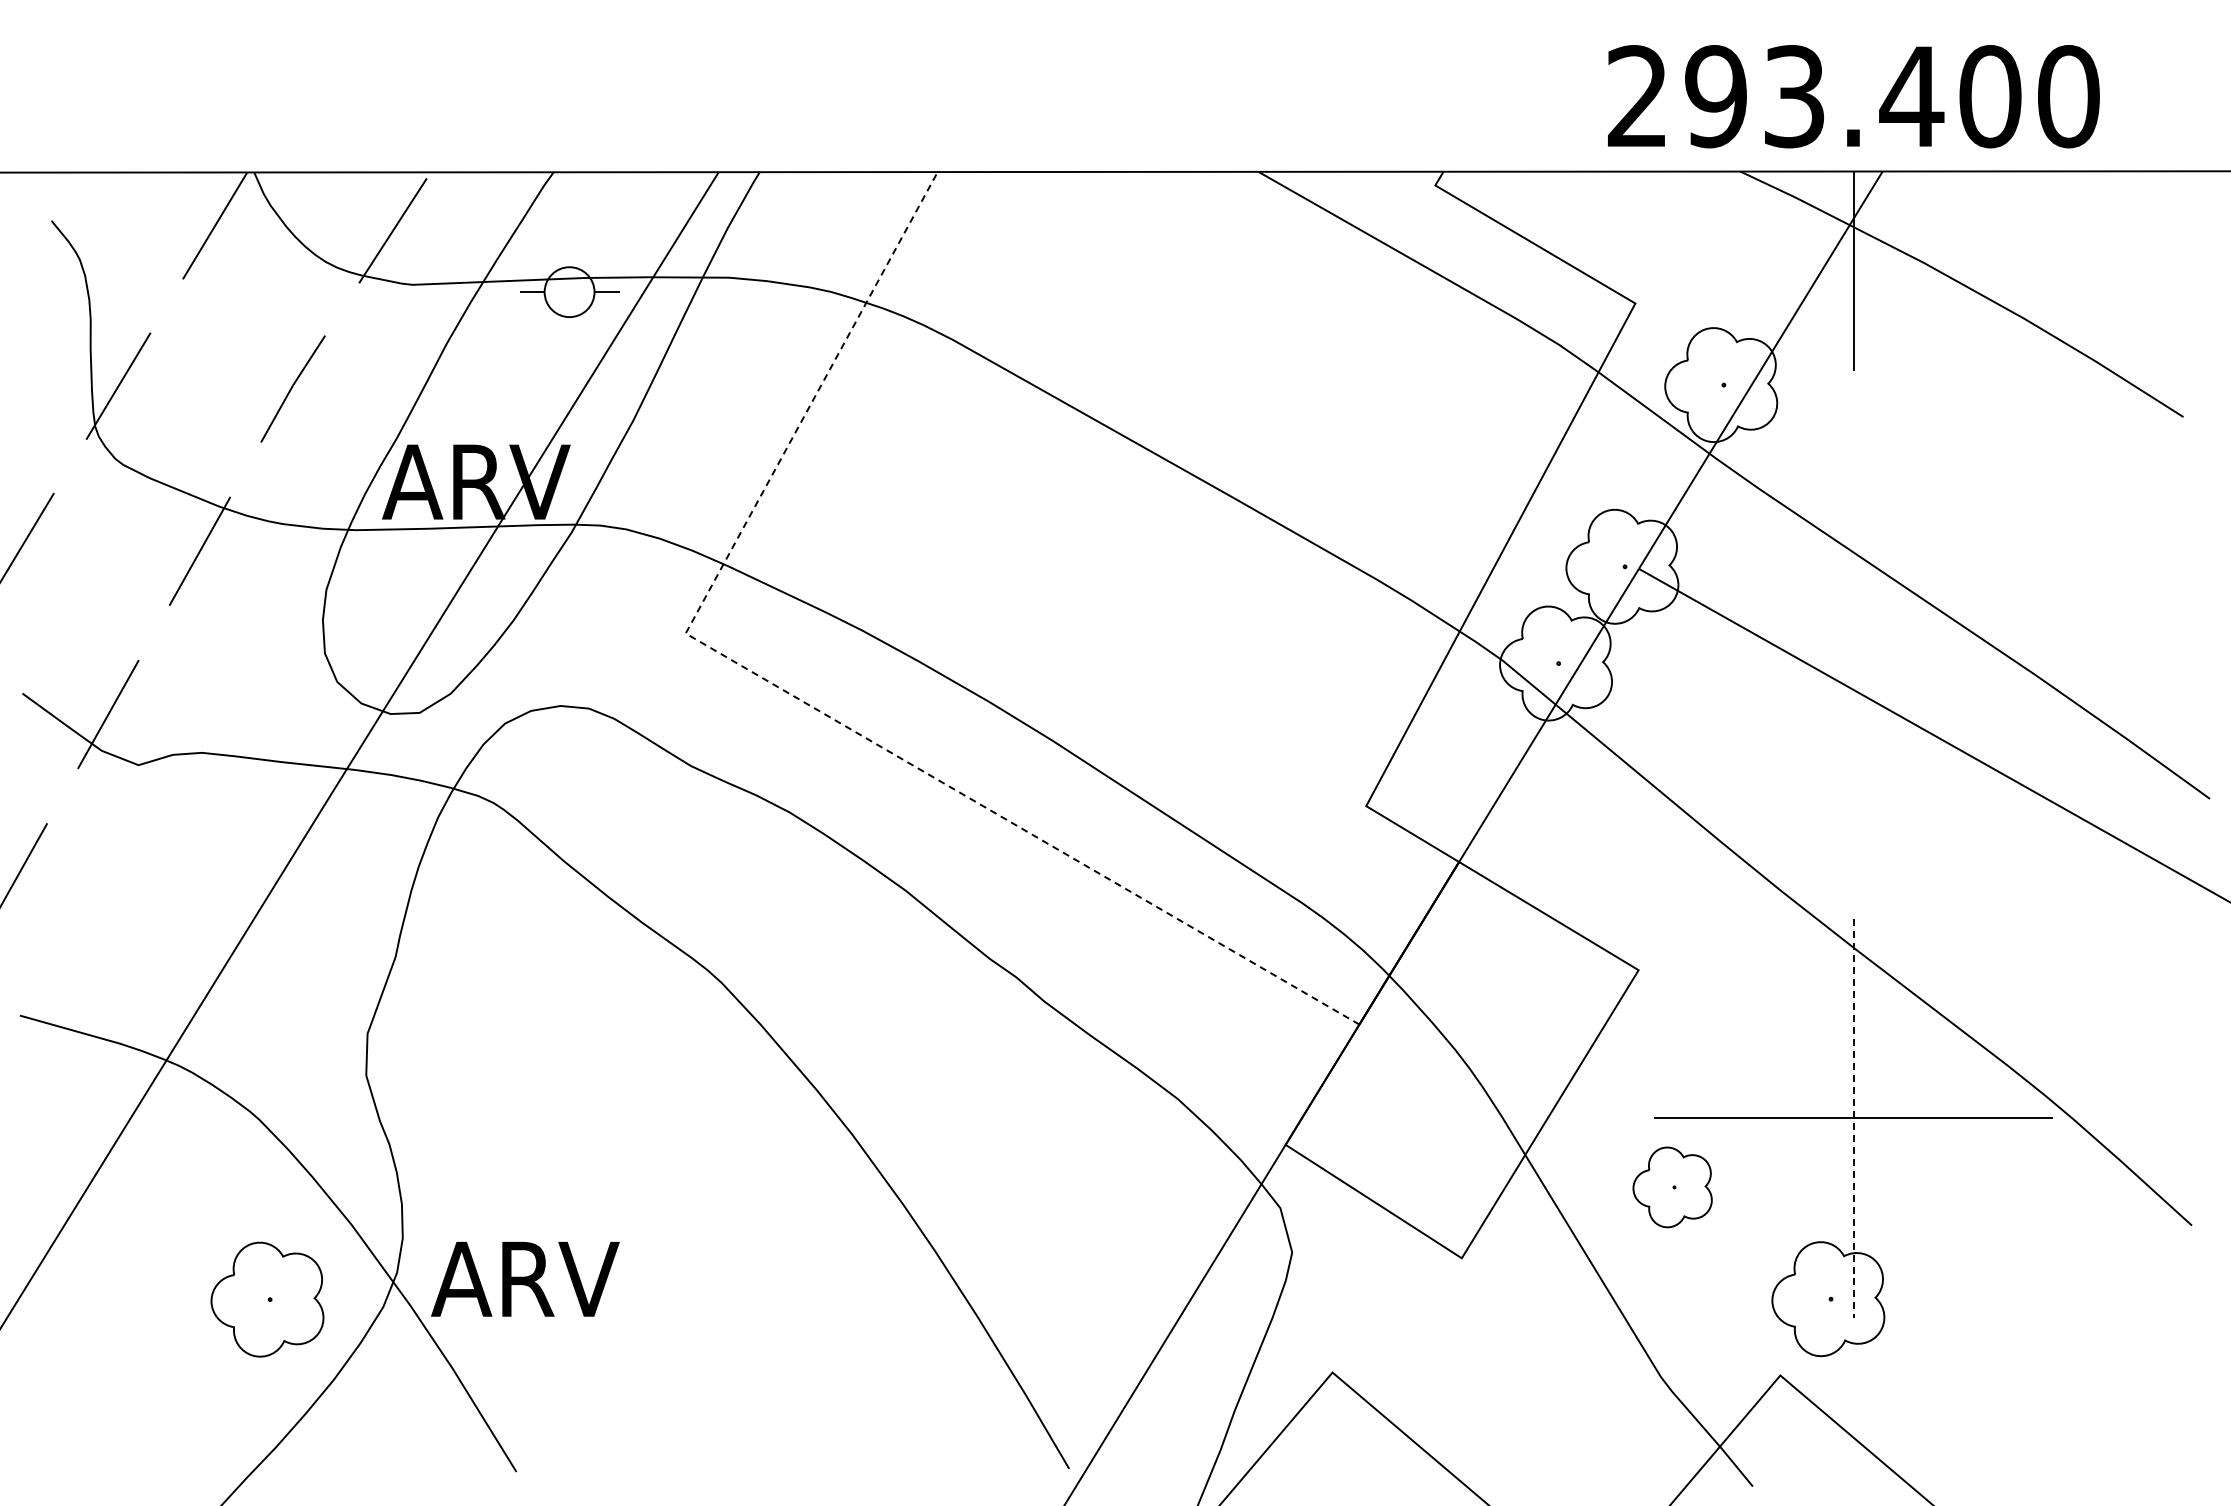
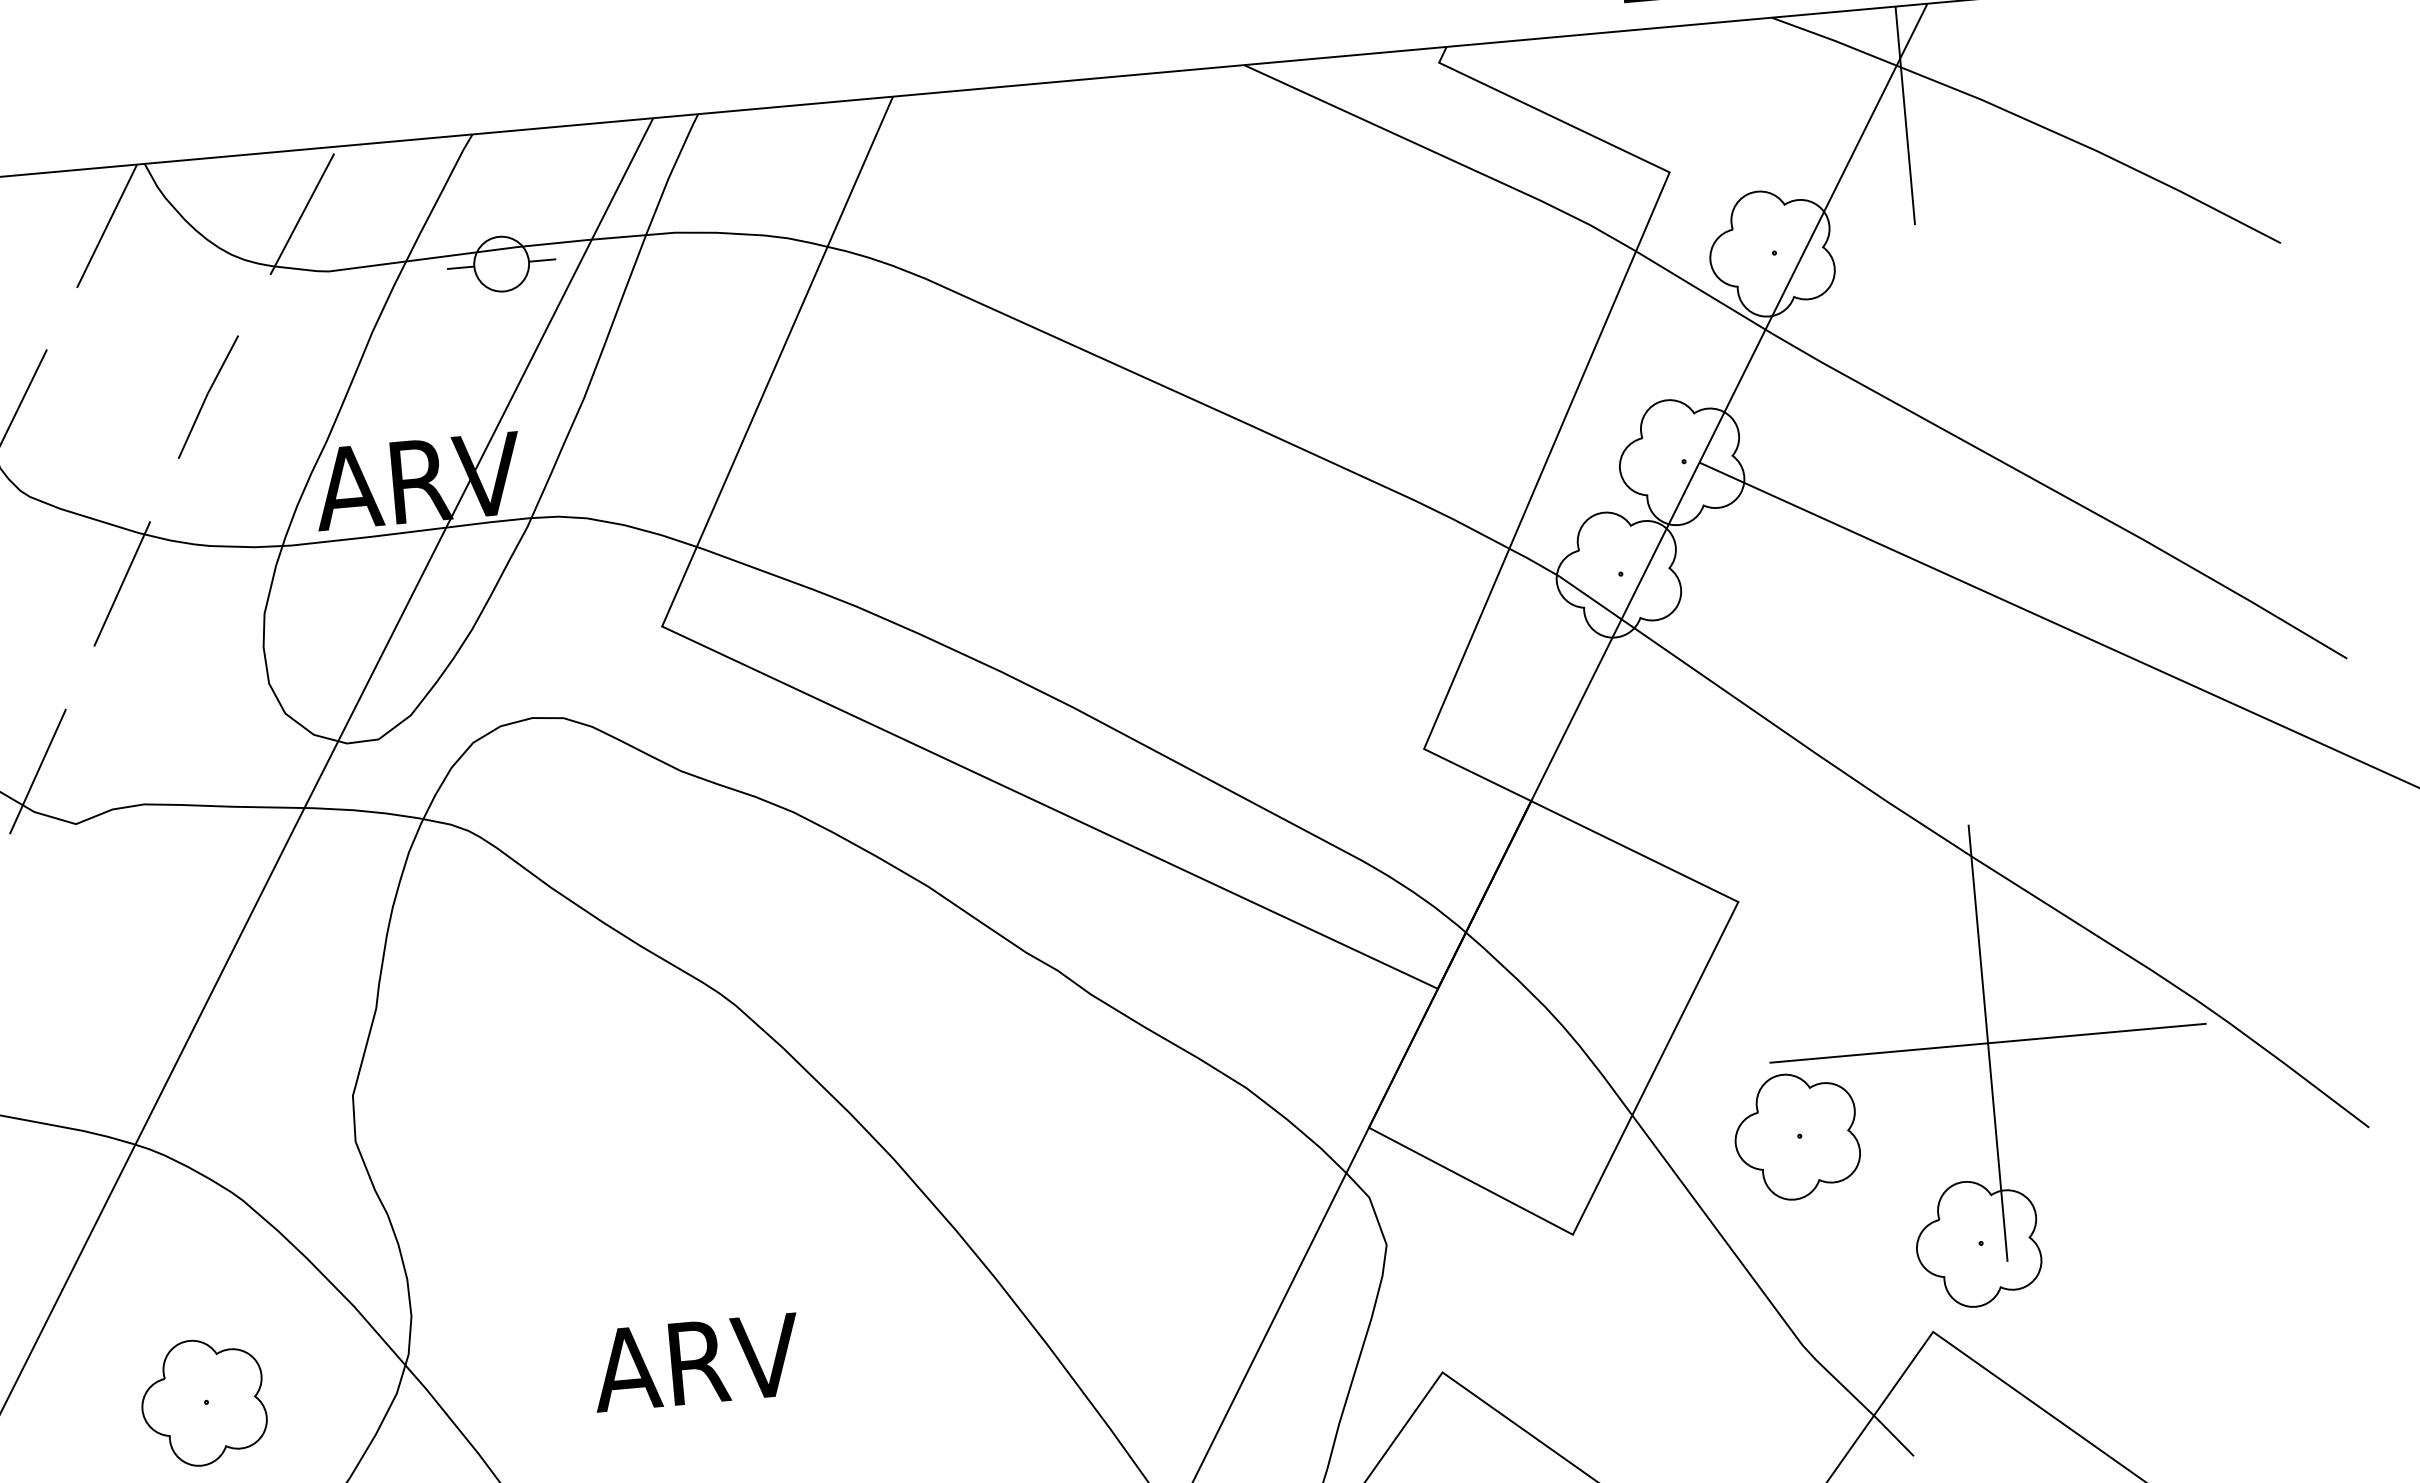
line: (794, 696) -> (787, 684), dashed -> solid
line: (1853, 1118) -> (1988, 1043), dashed -> solid
part: (1672, 1187) -> (1796, 1136), size x1.43
text: (525, 1278) -> (696, 1361), moved
part: (267, 1299) -> (203, 1402), moved

